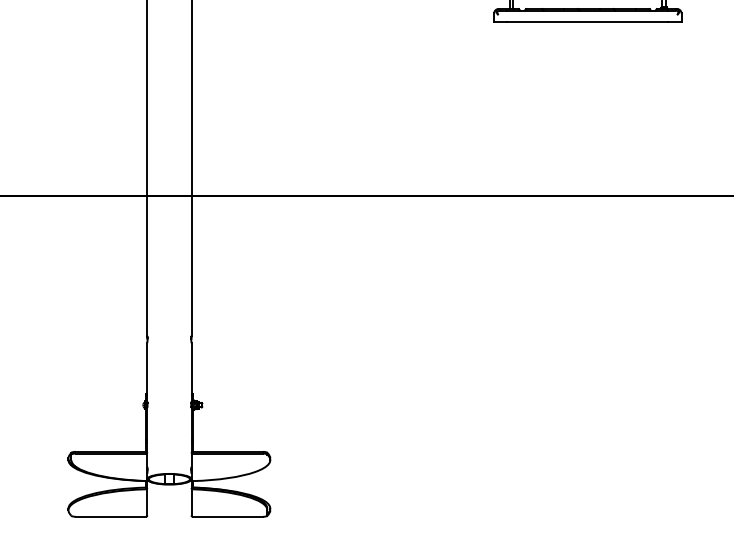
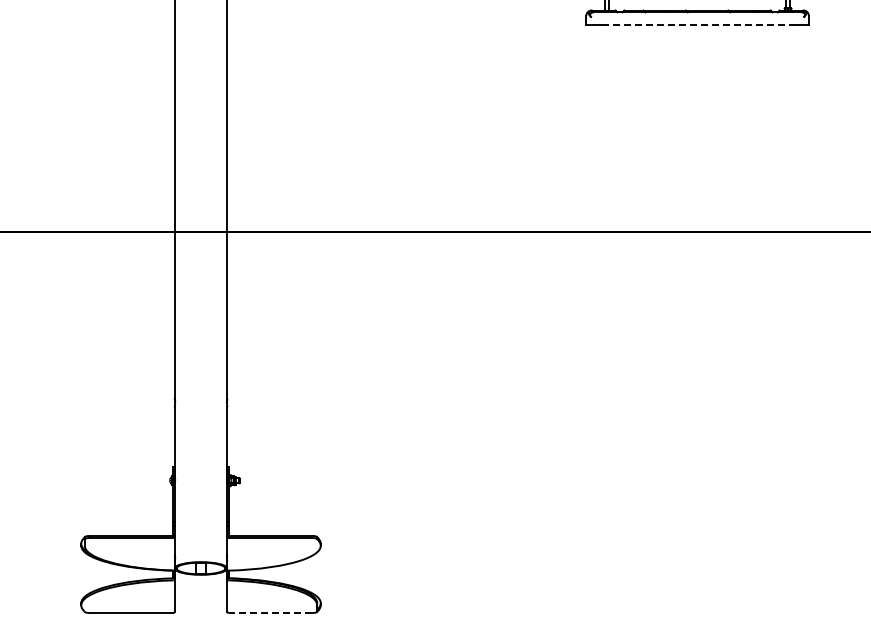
line: (587, 21) -> (697, 25), solid -> dashed
line: (227, 517) -> (270, 613), solid -> dashed

